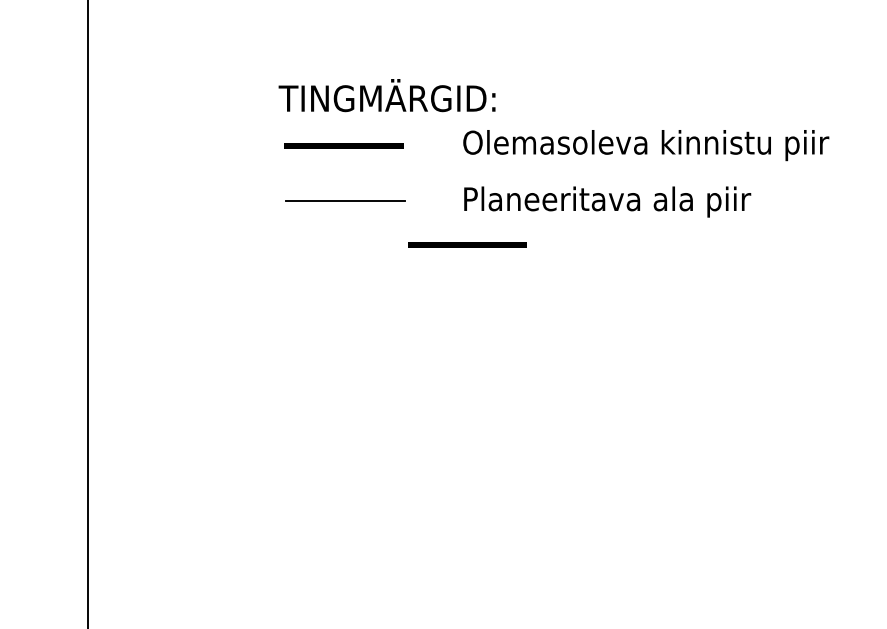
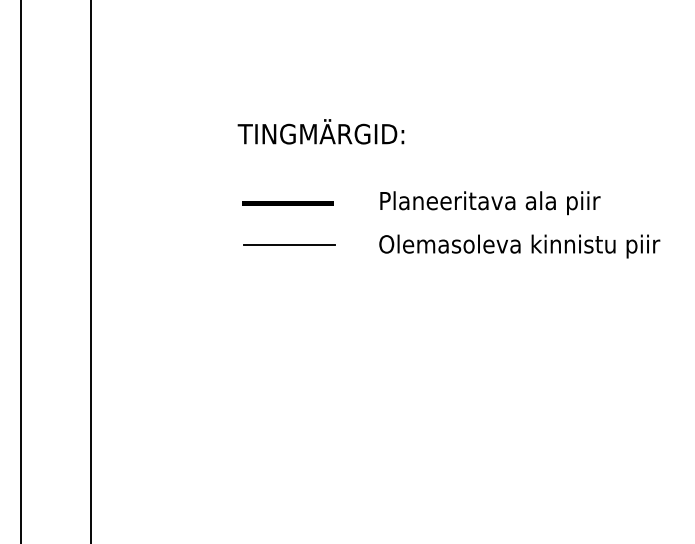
text: (386, 95) -> (320, 131), moved
text: (645, 145) -> (519, 203), Olemasoleva kinnistu piir -> Planeeritava ala piir
text: (645, 201) -> (519, 246), Planeeritava ala piir -> Olemasoleva kinnistu piir
line: (467, 244) -> (382, 279), removed

